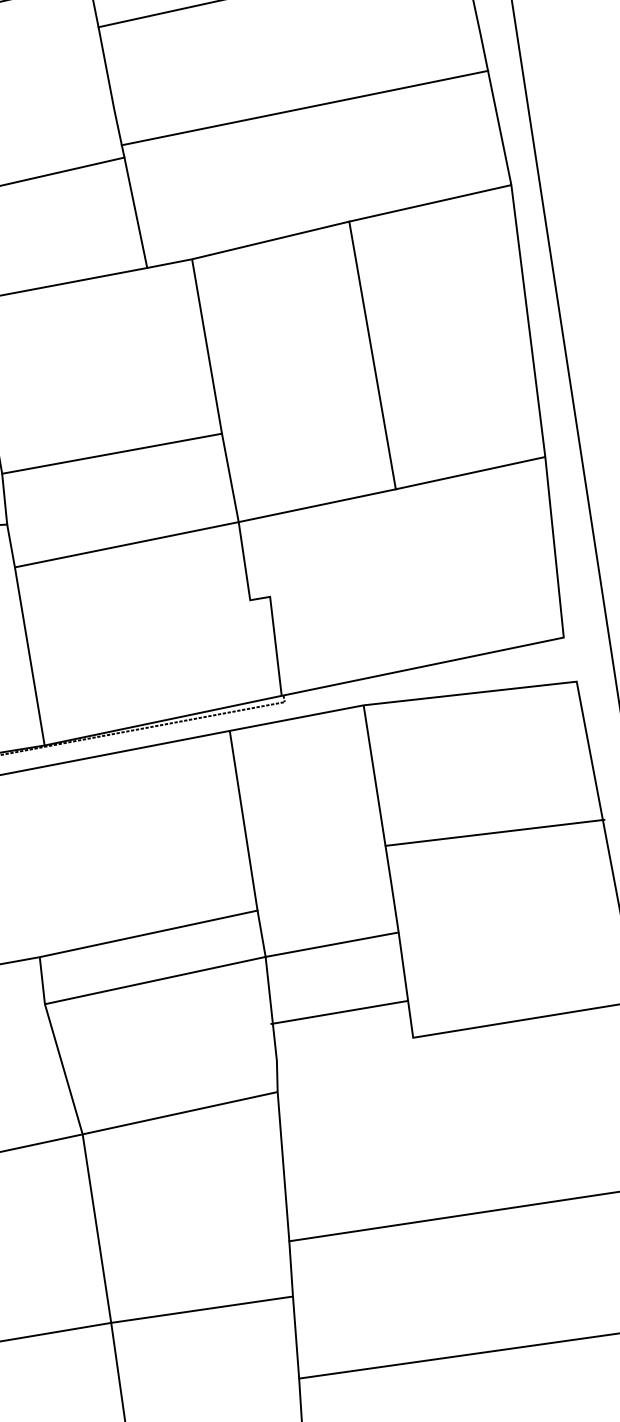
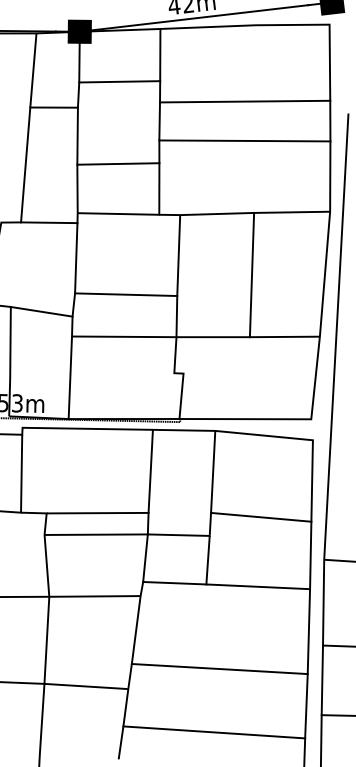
line: (303, 107) -> (244, 140), moved
line: (495, 830) -> (261, 516), moved
line: (338, 1011) -> (174, 582), moved

